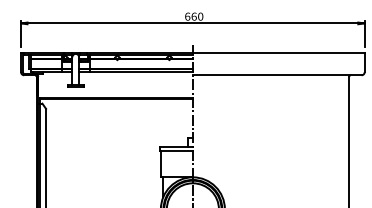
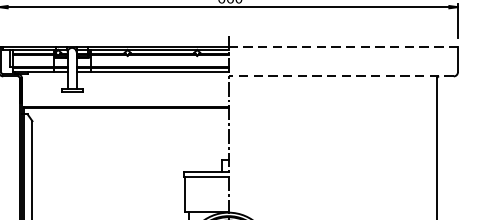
line: (278, 53) -> (342, 47), solid -> dashed
line: (276, 75) -> (340, 76), solid -> dashed

